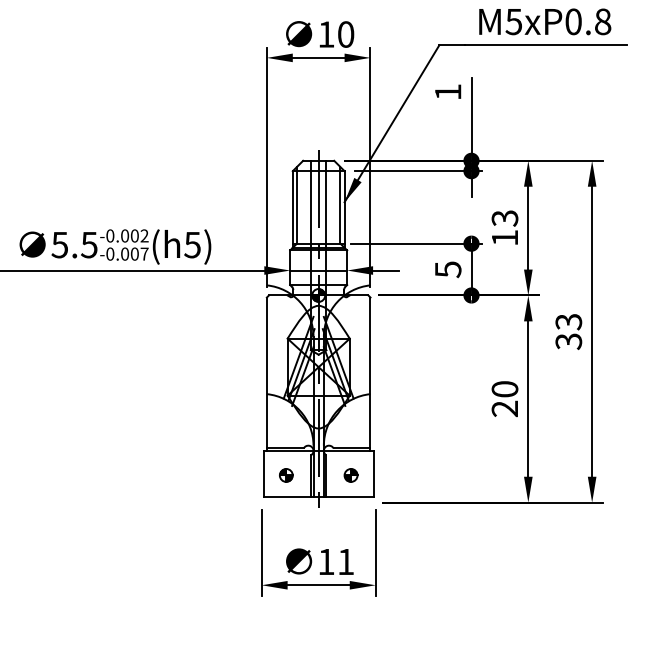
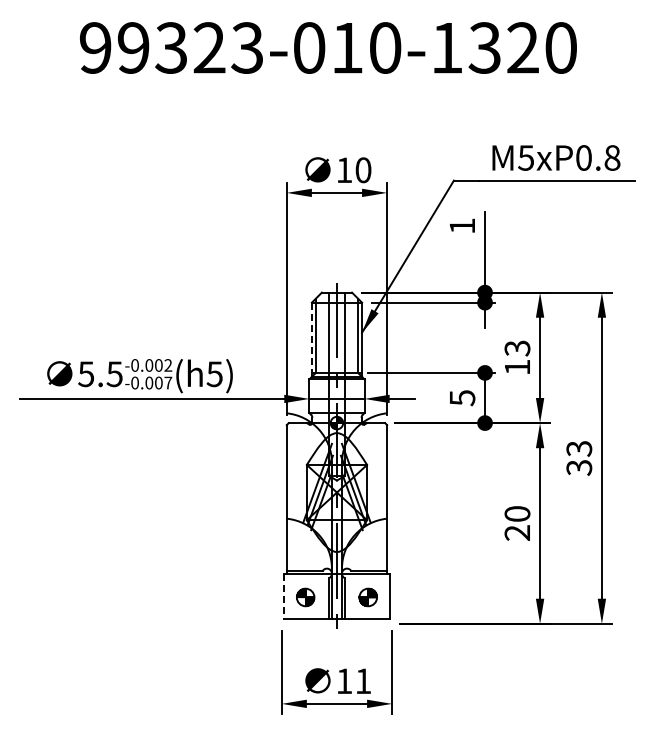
line: (292, 210) -> (311, 340), solid -> dashed
line: (263, 474) -> (283, 596), solid -> dashed
part: (286, 475) -> (305, 597), size x1.4
part: (351, 475) -> (368, 597), size x1.4

